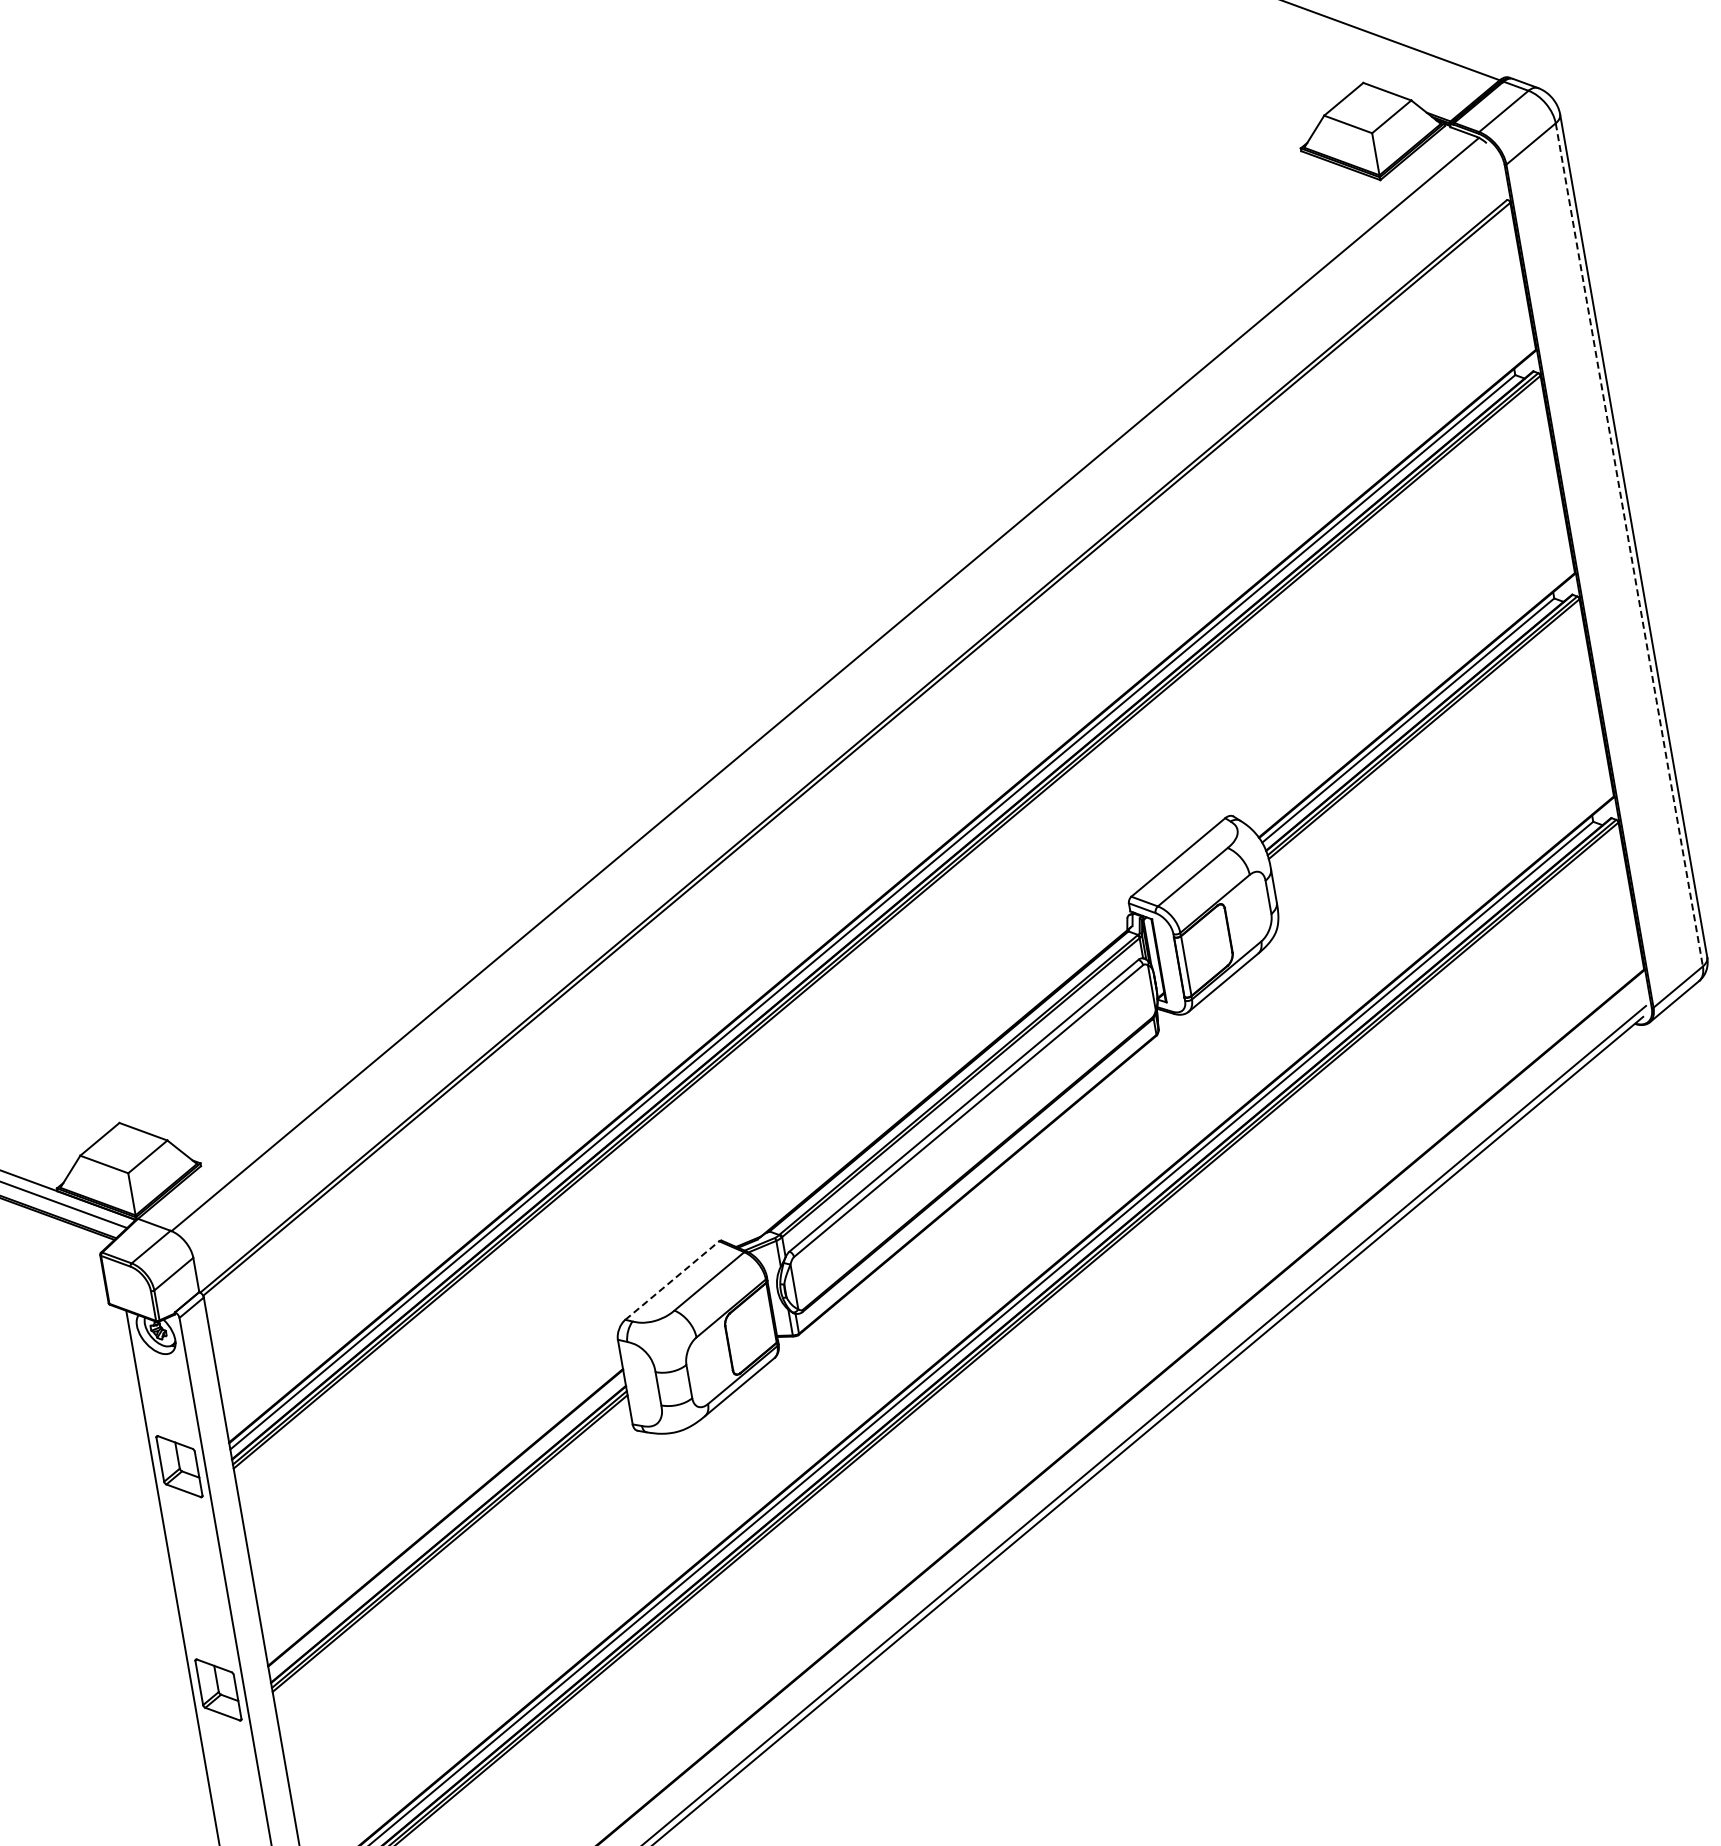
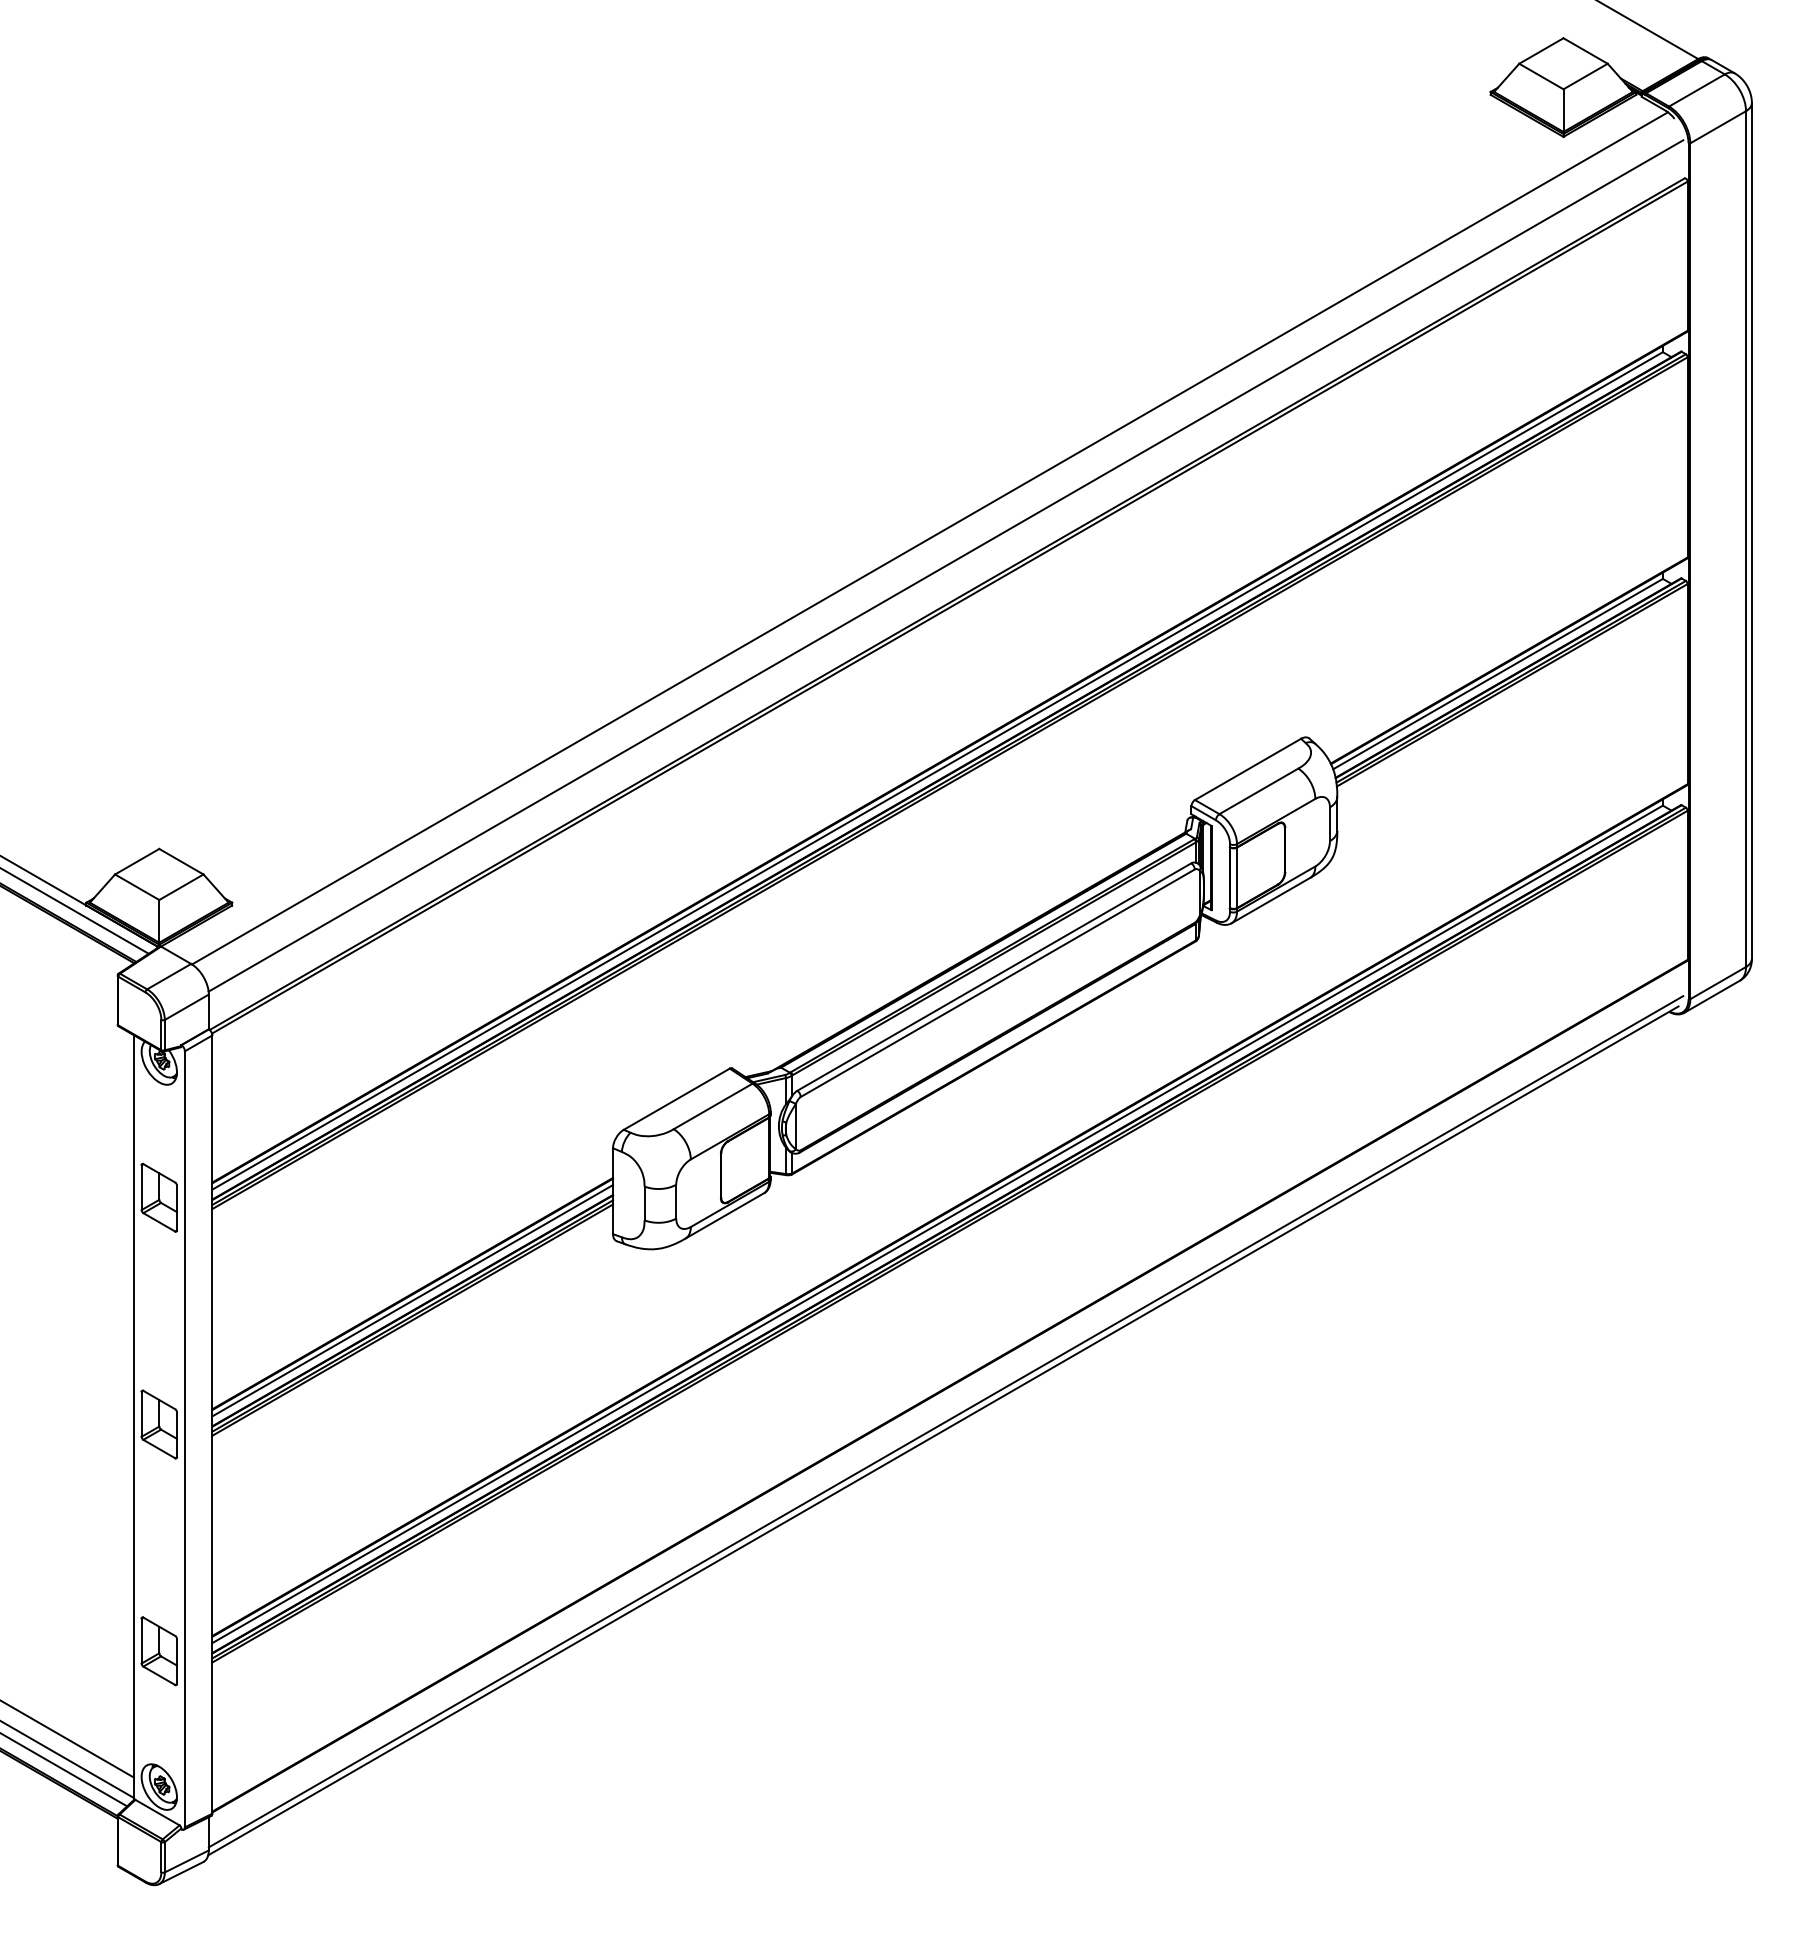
line: (1629, 545) -> (1746, 539), dashed -> solid
line: (845, 708) -> (945, 565), added
line: (672, 1279) -> (677, 1098), dashed -> solid
line: (446, 1524) -> (412, 1300), added

